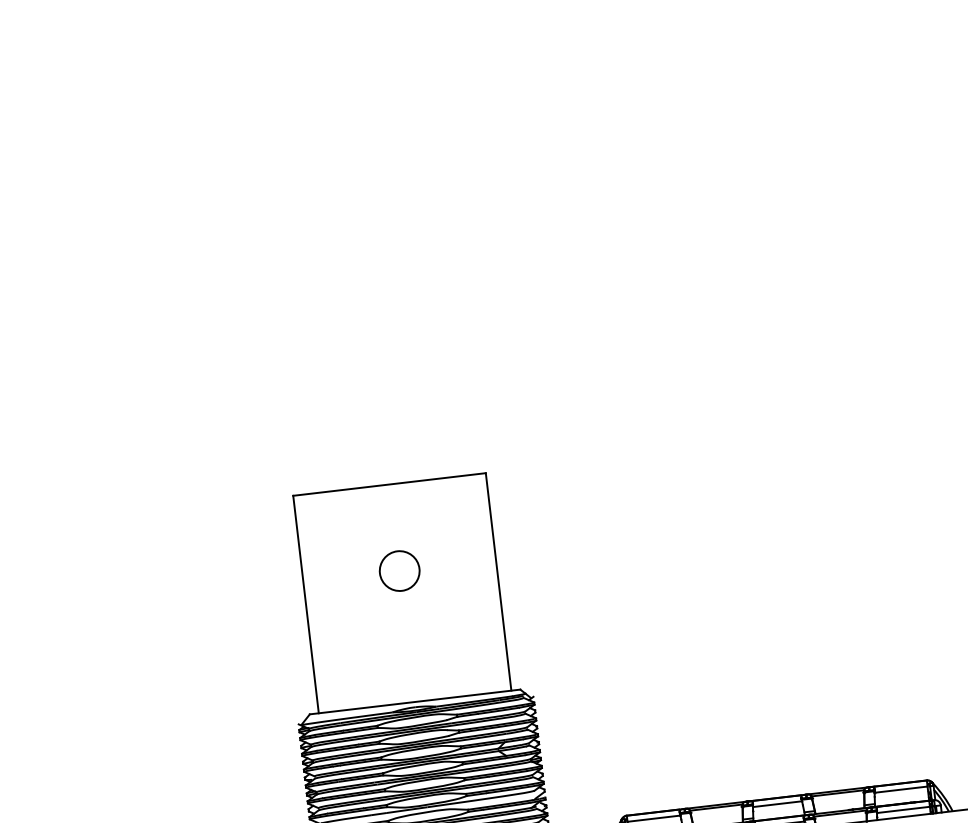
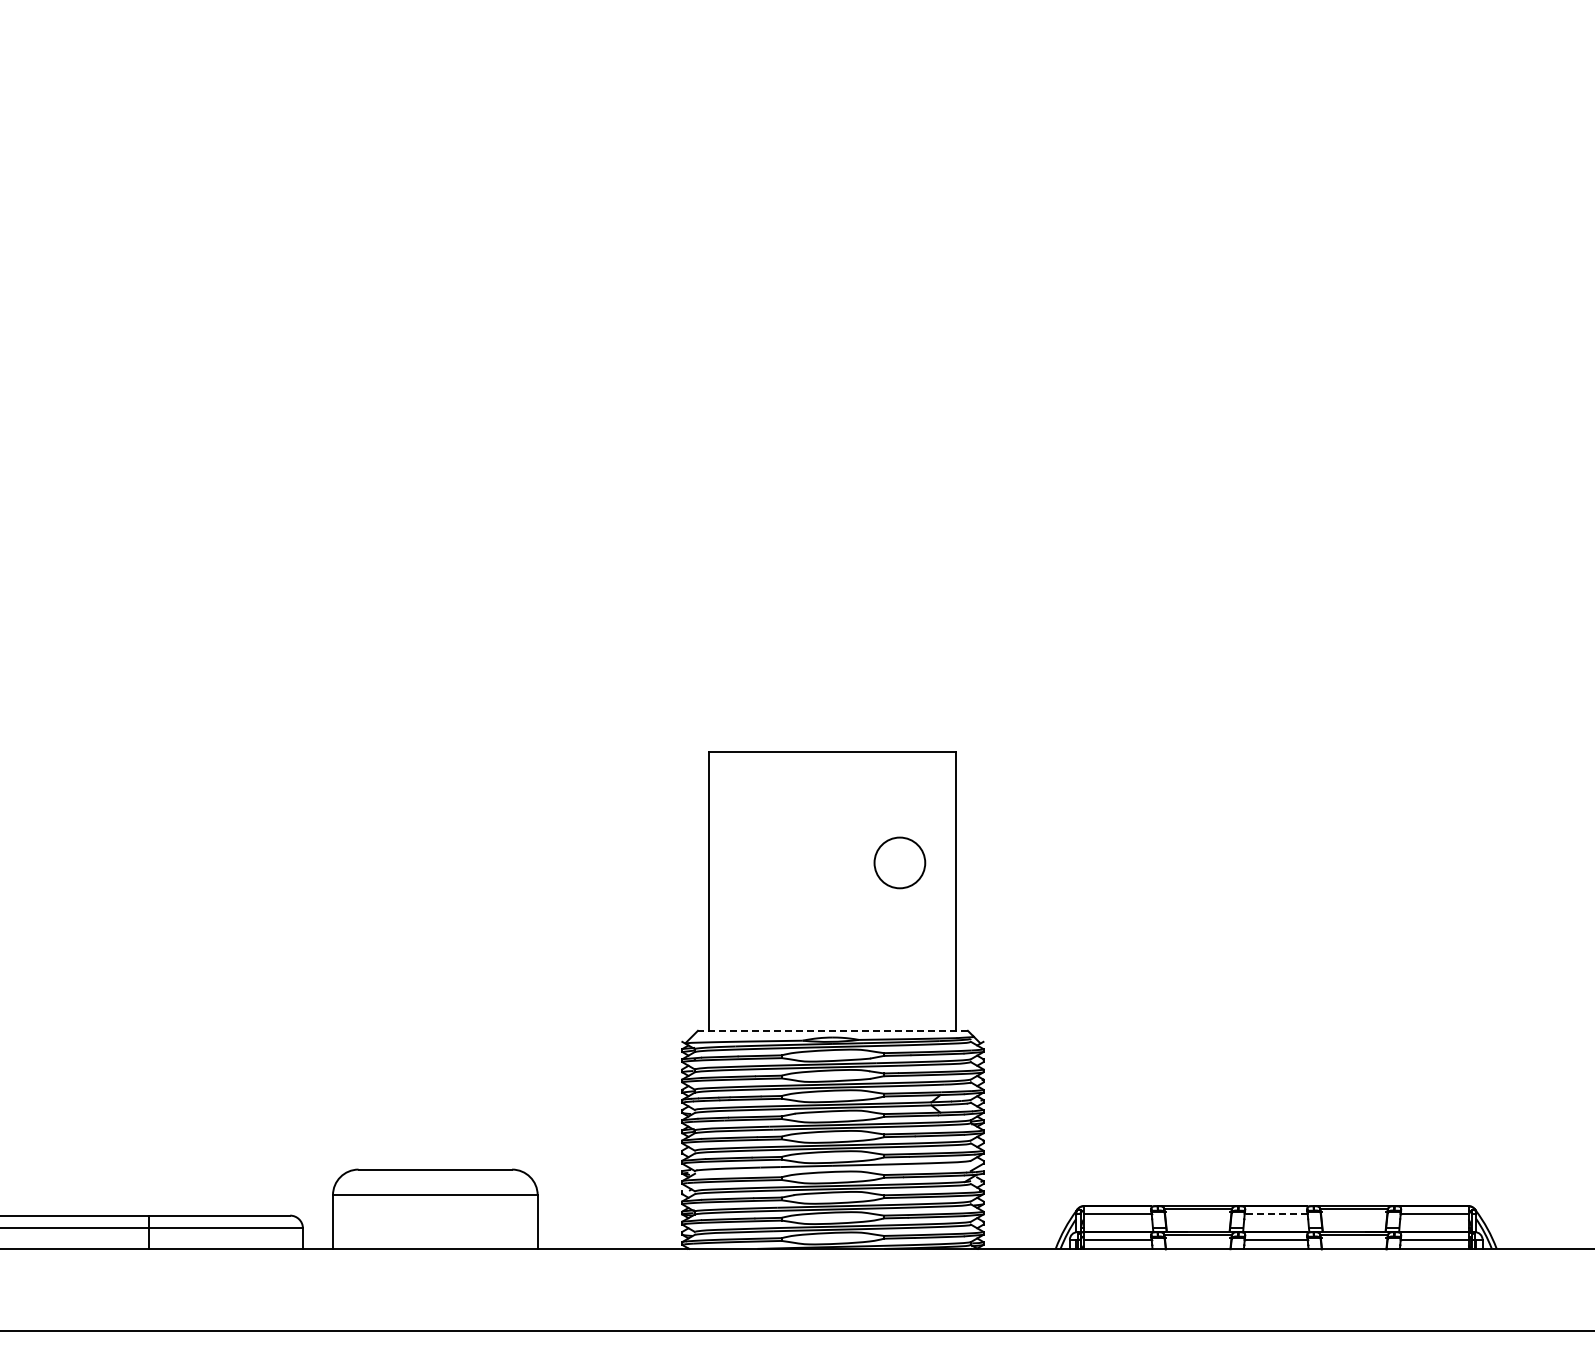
circle: (399, 570) -> (899, 862), moved
line: (414, 701) -> (832, 1030), solid -> dashed
line: (777, 803) -> (1276, 1213), solid -> dashed

